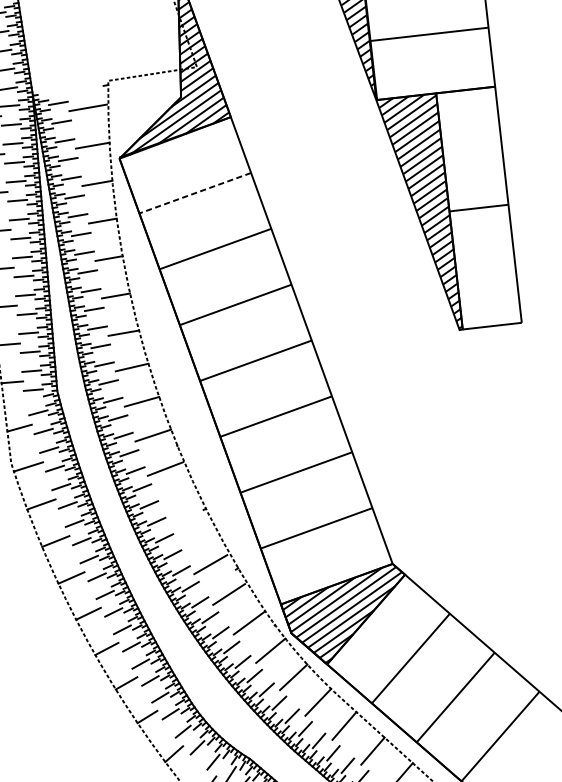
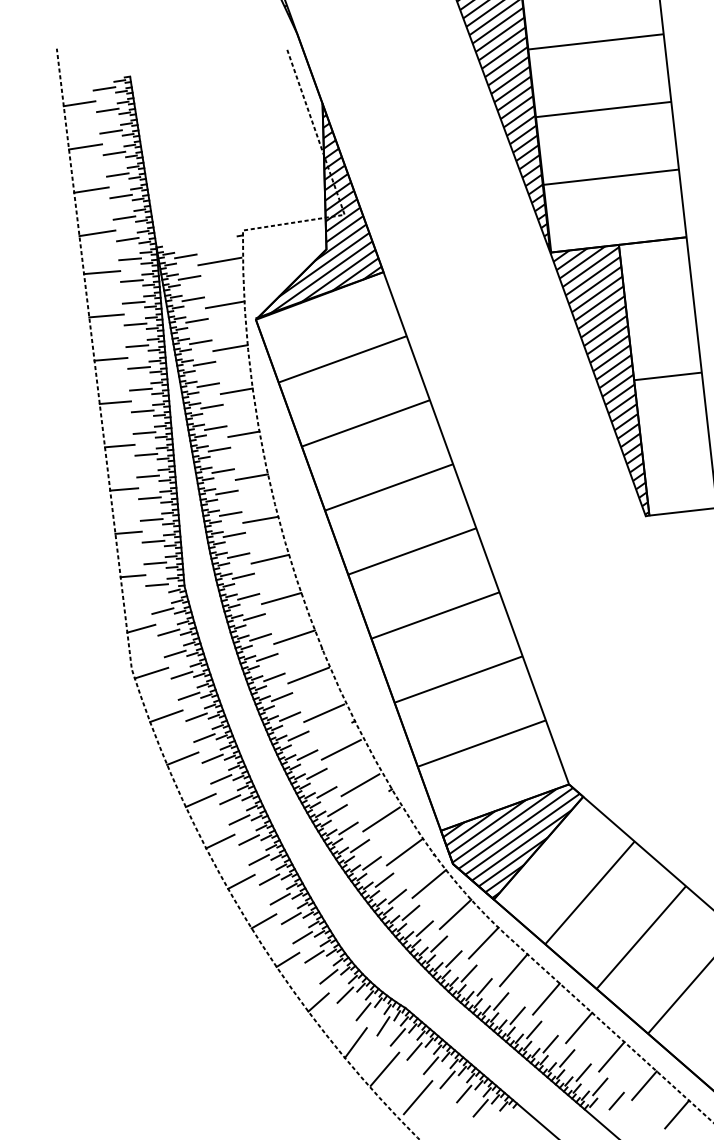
line: (195, 193) -> (342, 359), dashed -> solid
line: (179, 502) -> (324, 713), added
line: (193, 533) -> (340, 749), added

